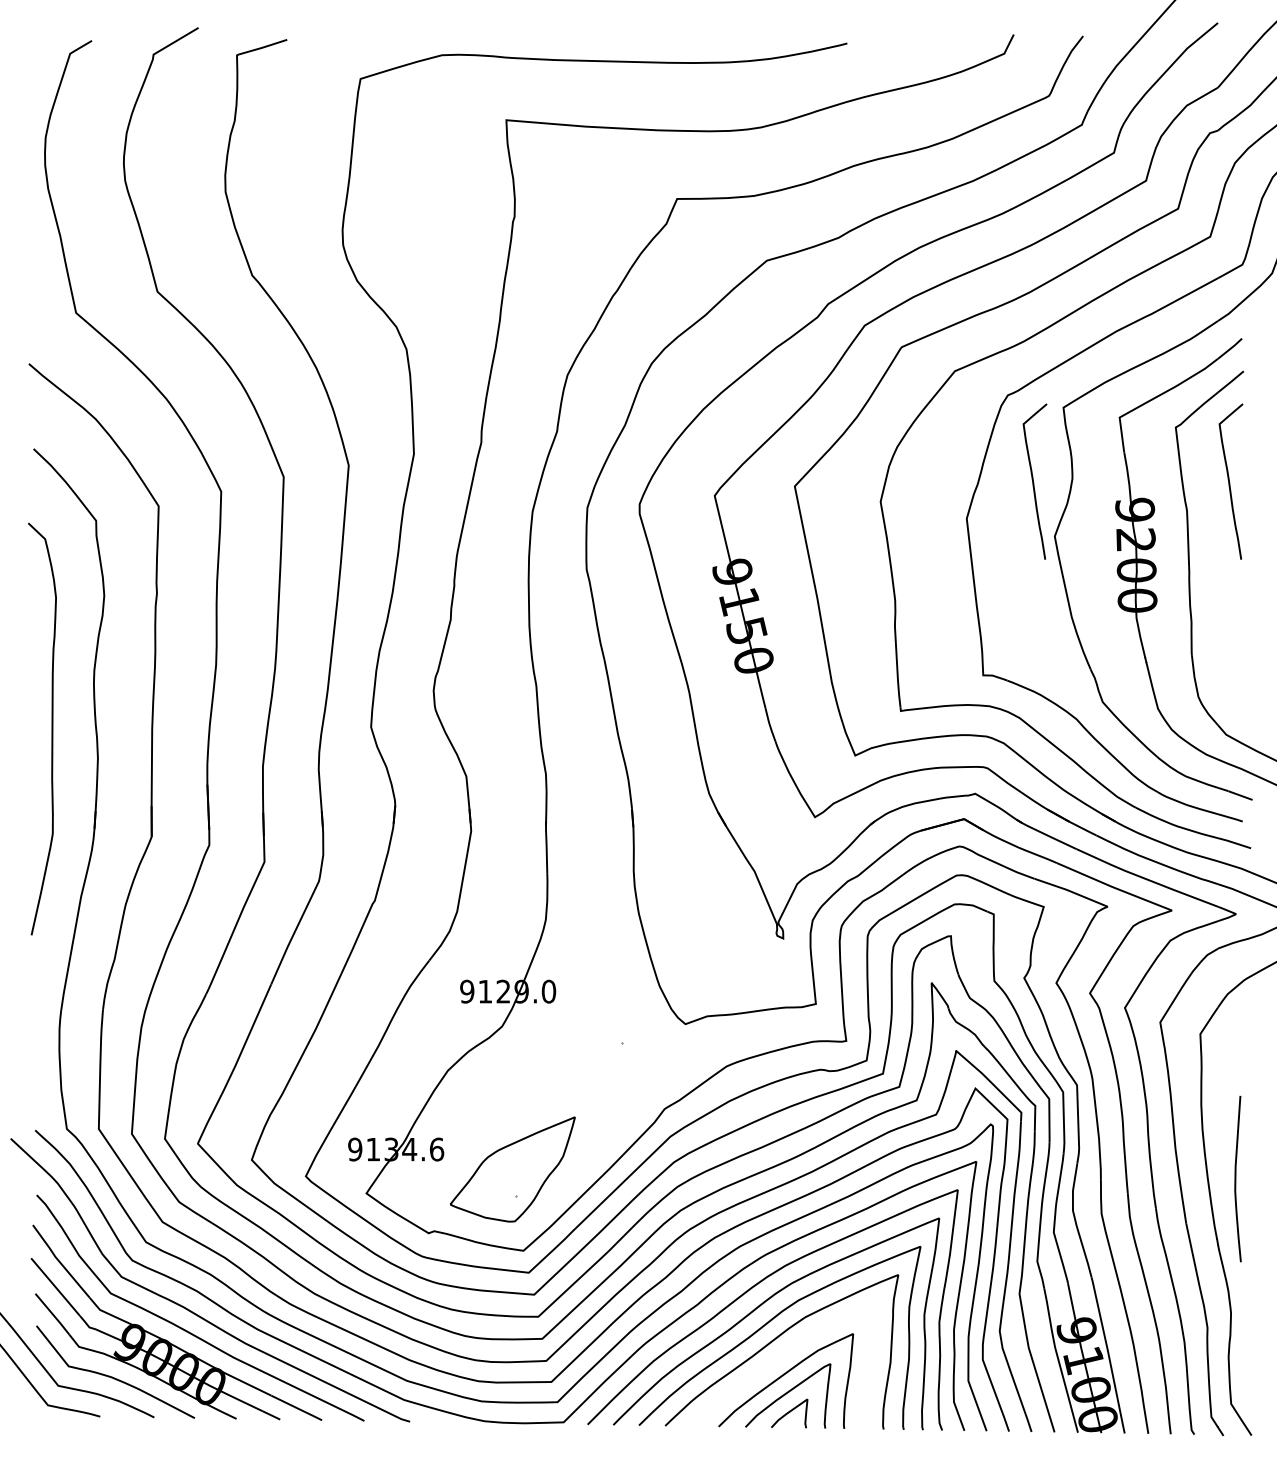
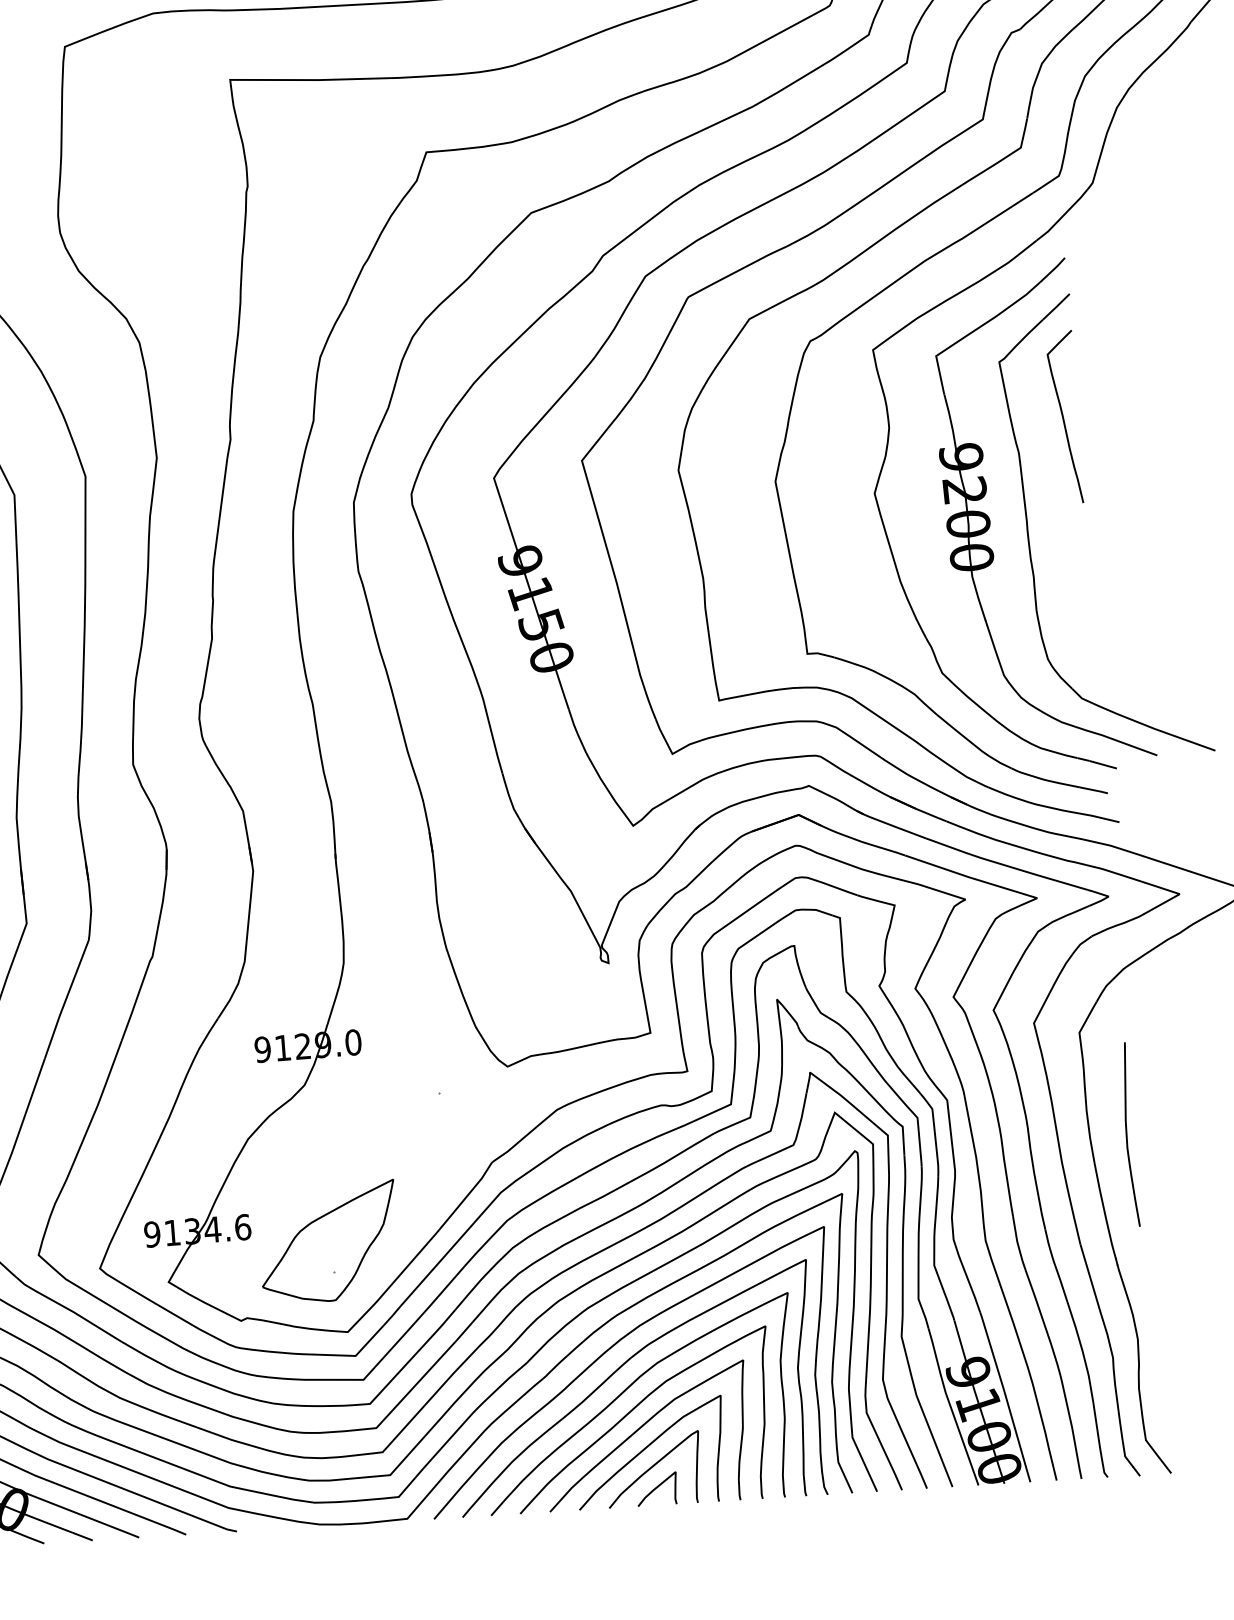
curve: (1033, 481) -> (846, 434), removed
curve: (1236, 1178) -> (1127, 1134), moved
curve: (777, 1359) -> (638, 1430), added

